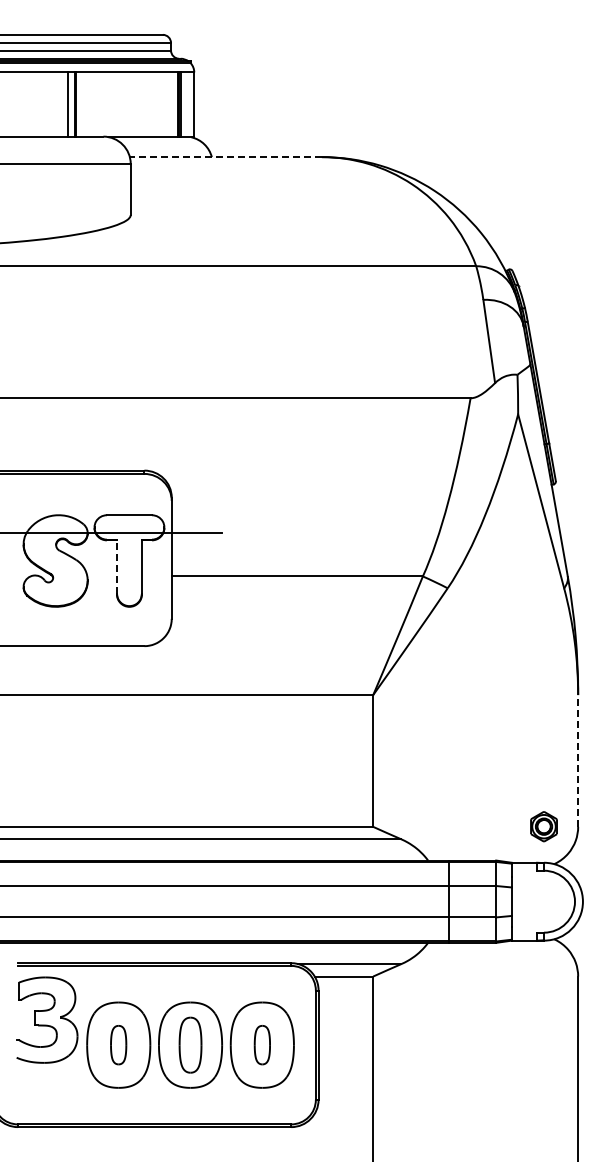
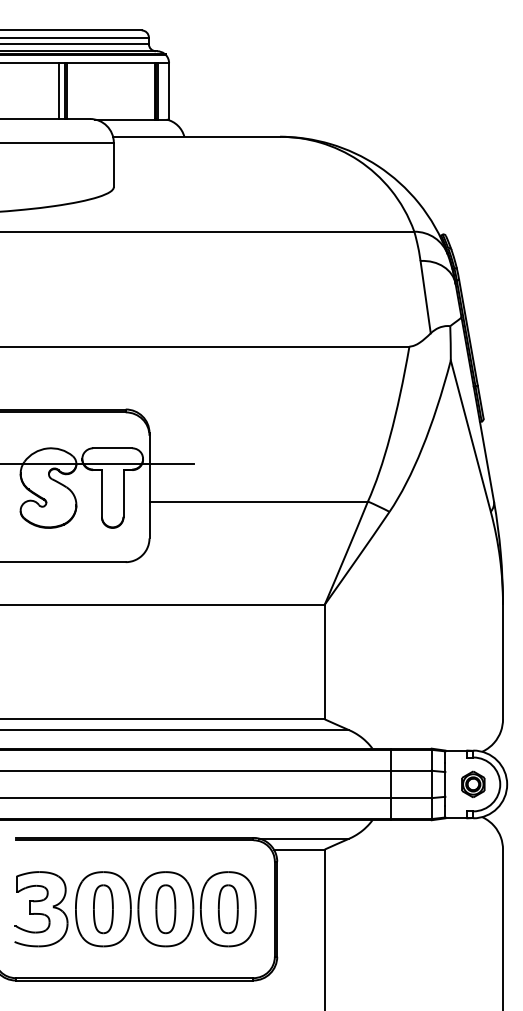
line: (225, 157) -> (196, 137), dashed -> solid
line: (117, 566) -> (102, 492), dashed -> solid
line: (578, 760) -> (503, 661), dashed -> solid
part: (543, 826) -> (472, 784), moved
part: (47, 1019) -> (41, 908), moved
part: (118, 1044) -> (103, 908), size x1.43
part: (262, 1044) -> (228, 908), size x1.43

